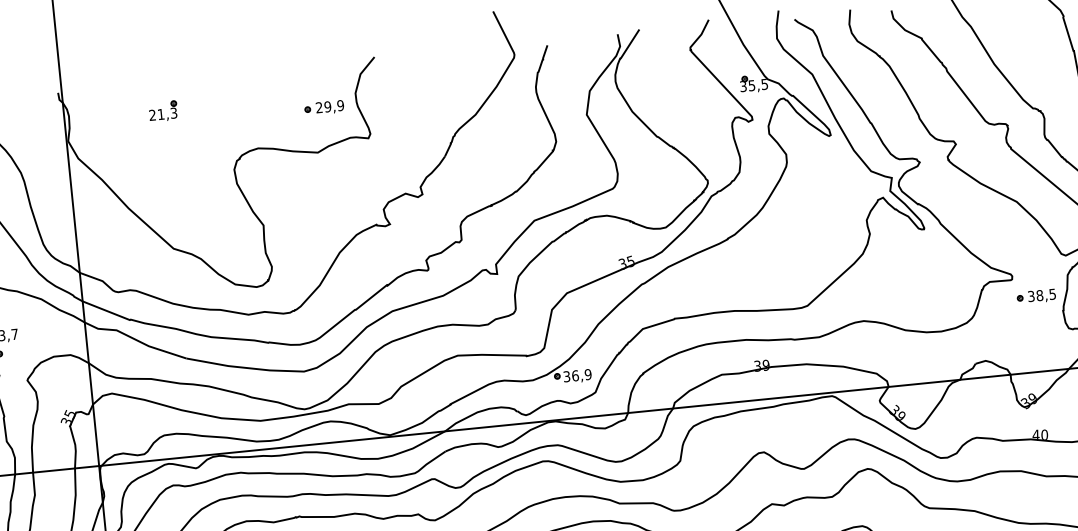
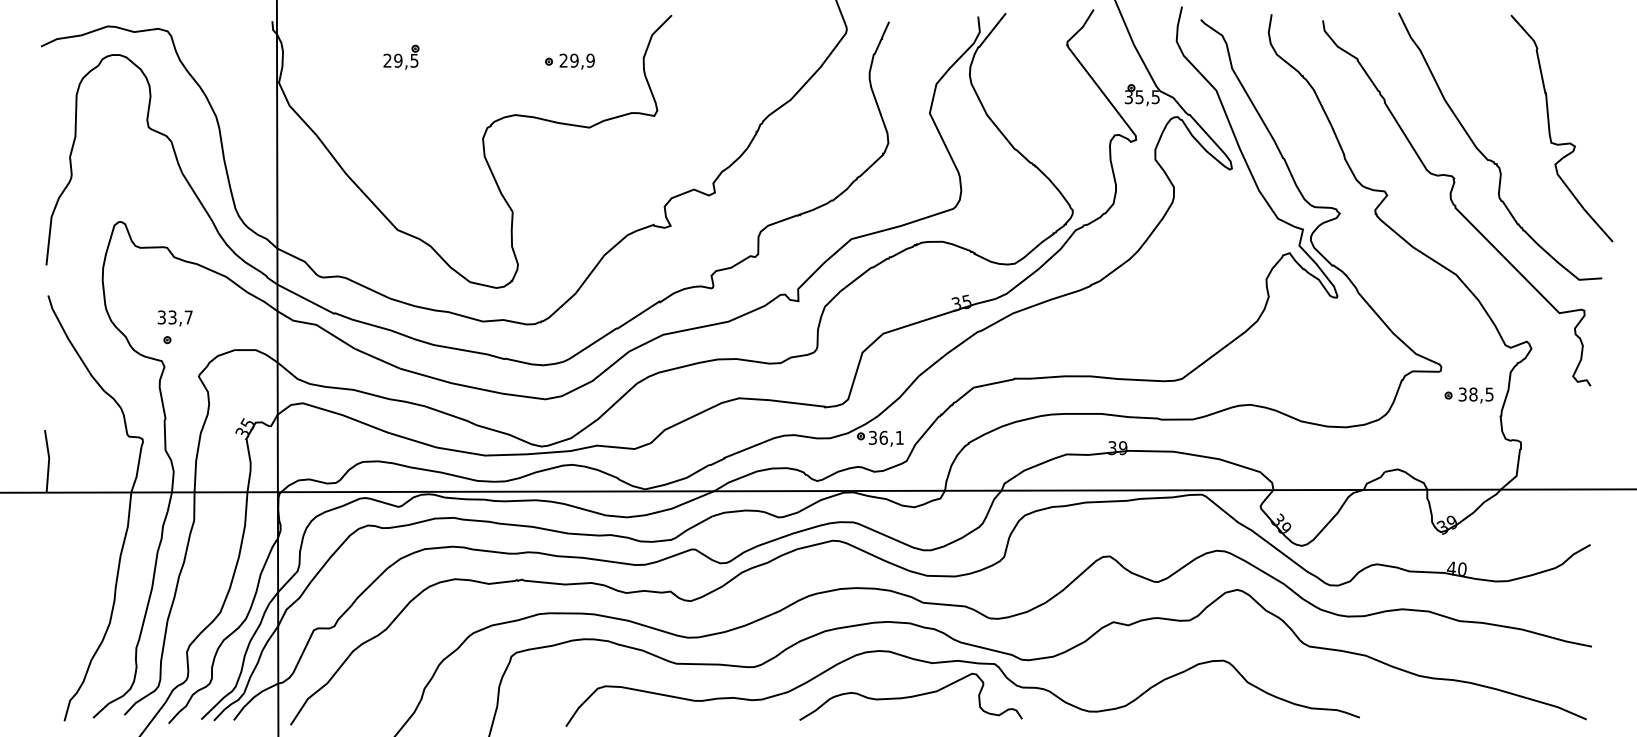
part: (323, 107) -> (569, 61), moved
text: (167, 113) -> (406, 60), 21,3 -> 29,5
text: (587, 374) -> (899, 437), 36,9 -> 36,1

